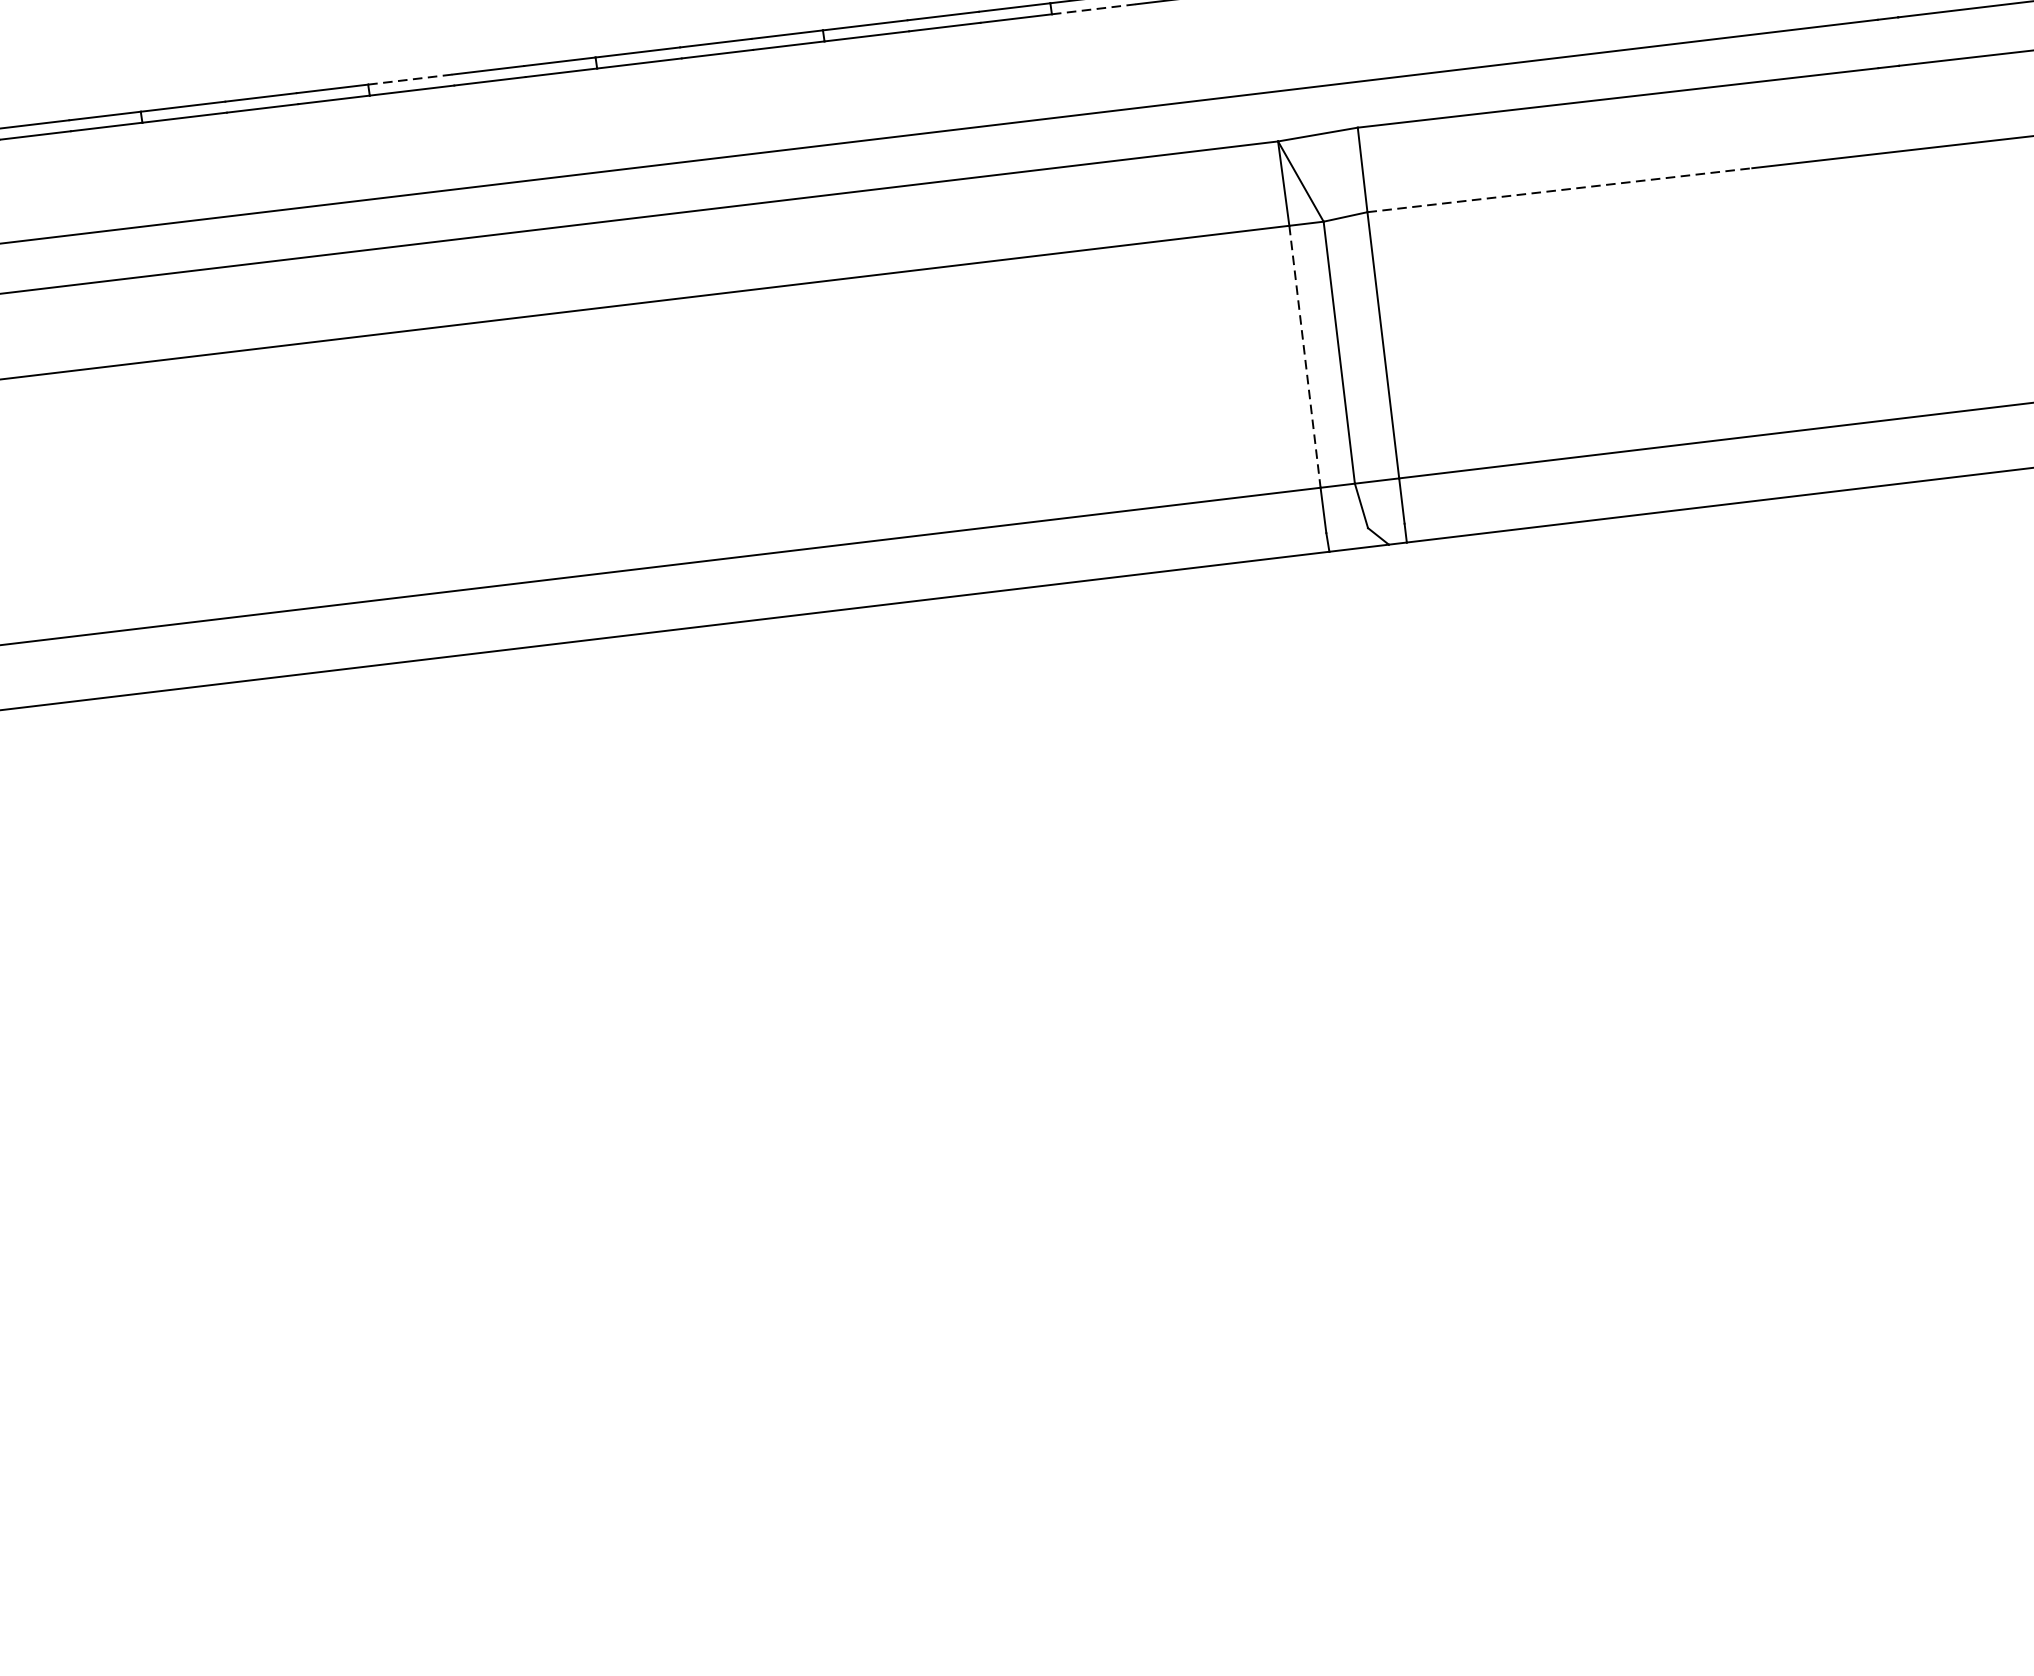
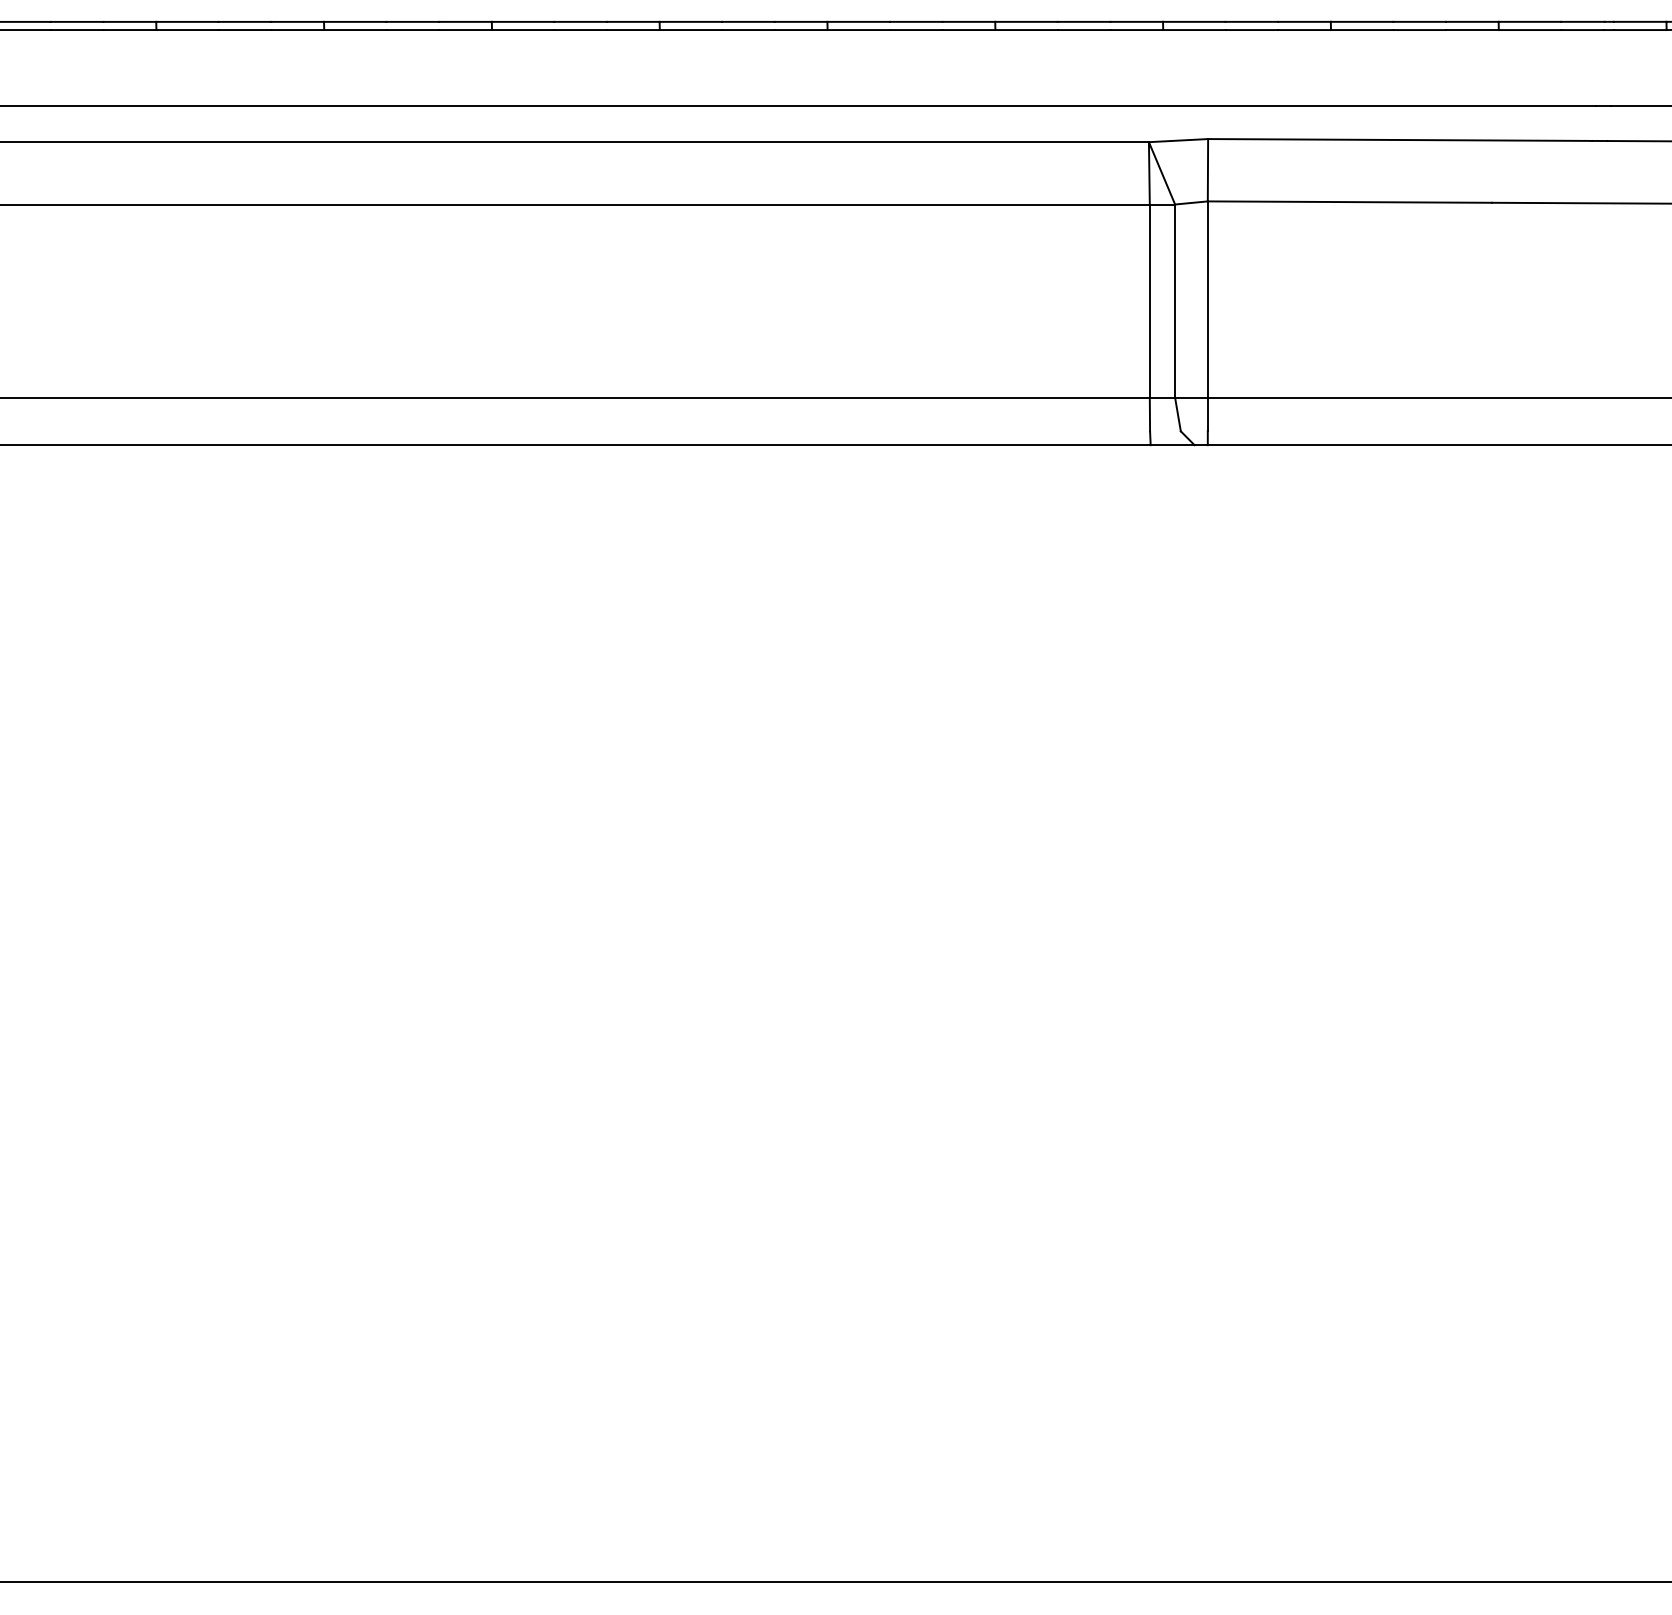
line: (1095, 9) -> (1027, 30), dashed -> solid
line: (411, 78) -> (523, 21), dashed -> solid
line: (1559, 190) -> (1349, 202), dashed -> solid
line: (1304, 357) -> (1149, 301), dashed -> solid

